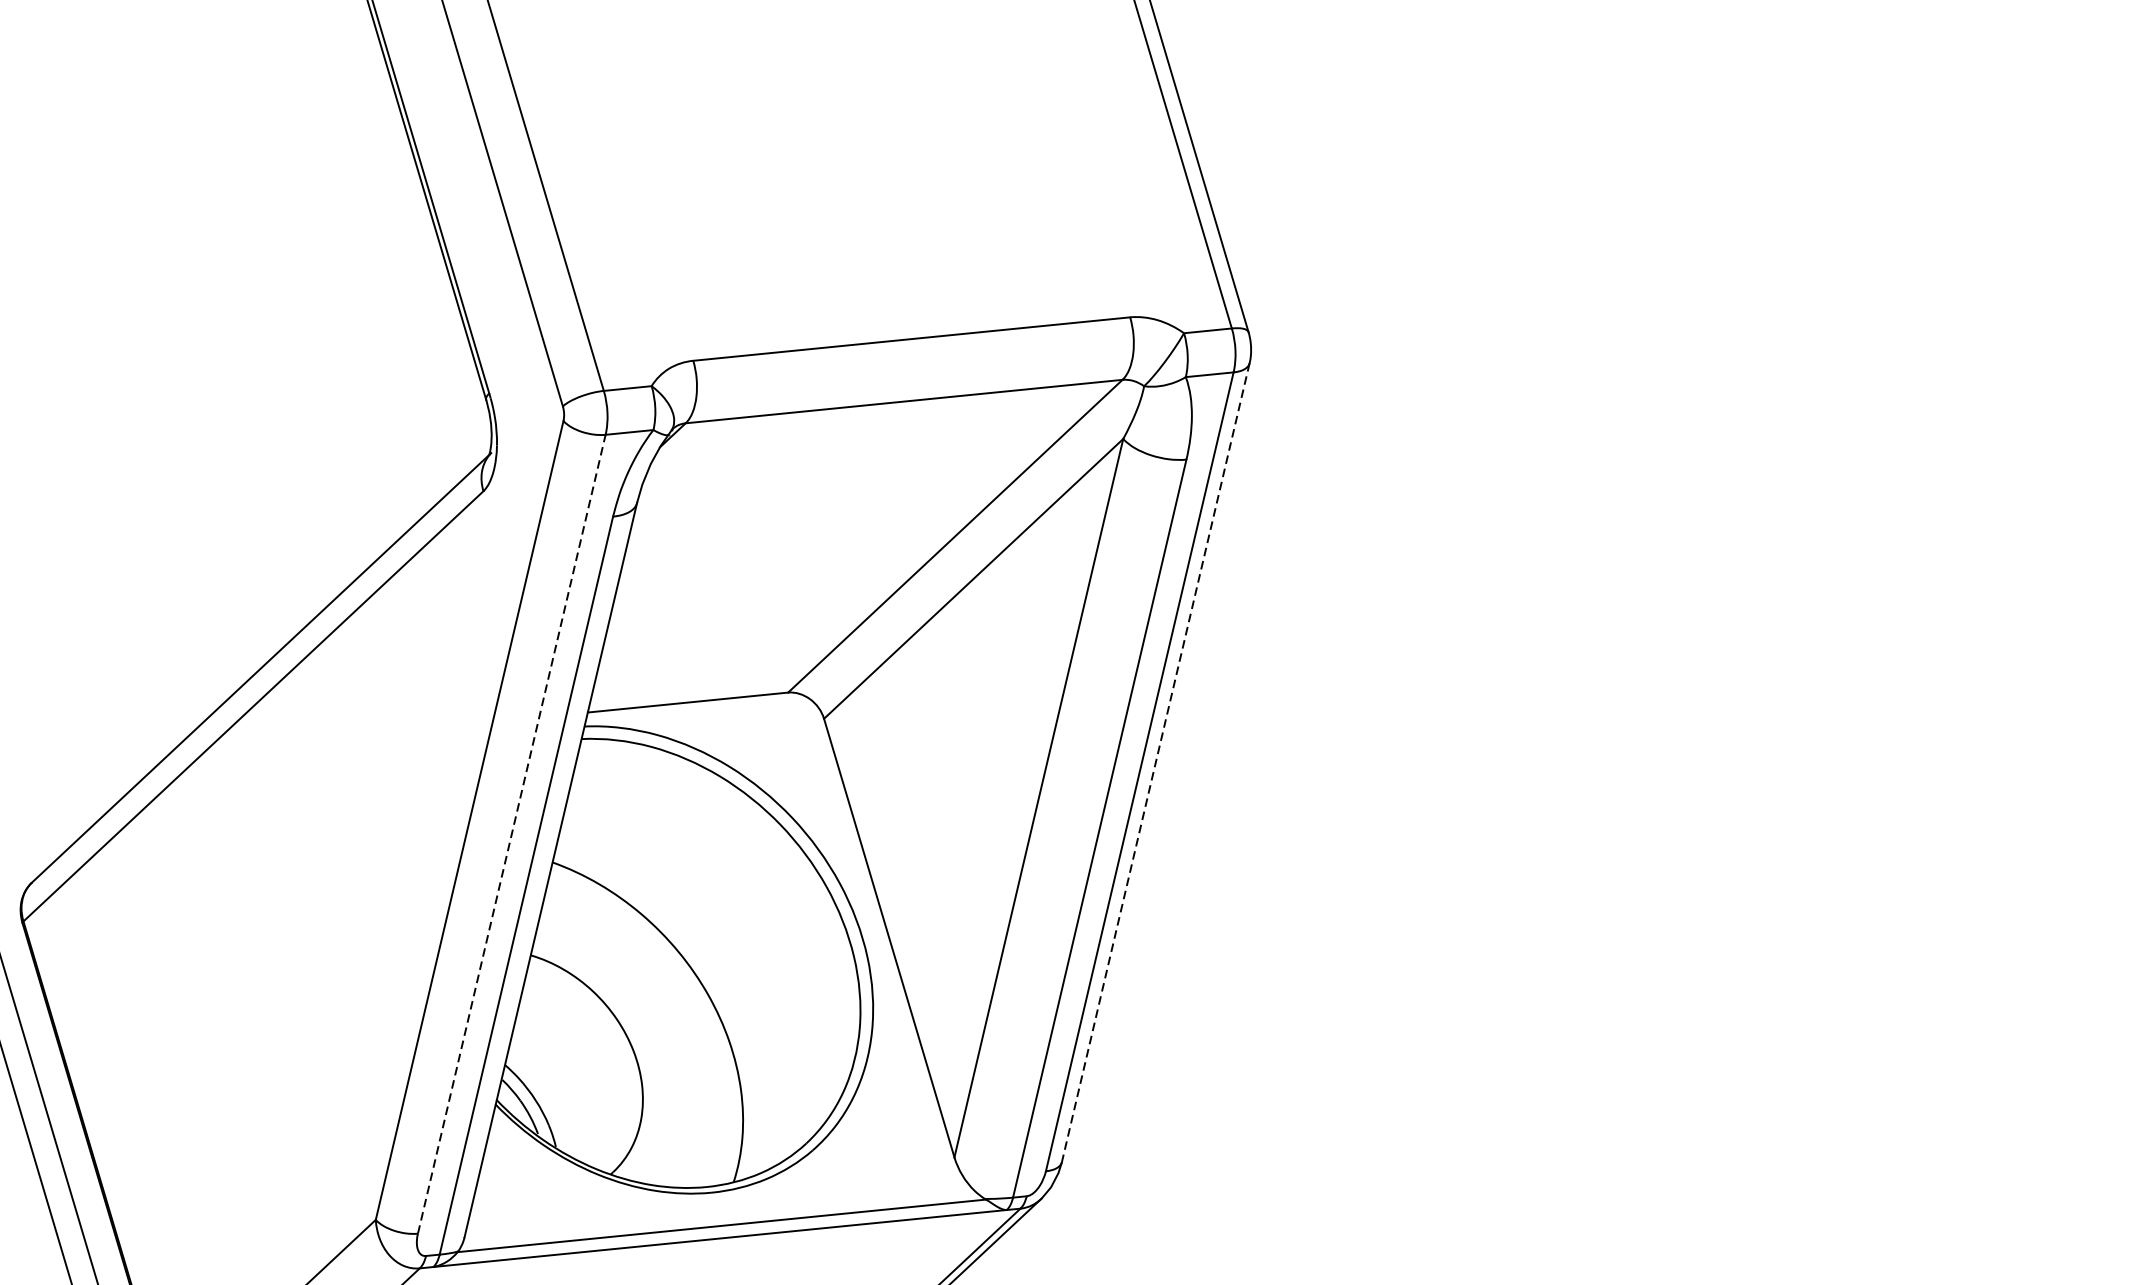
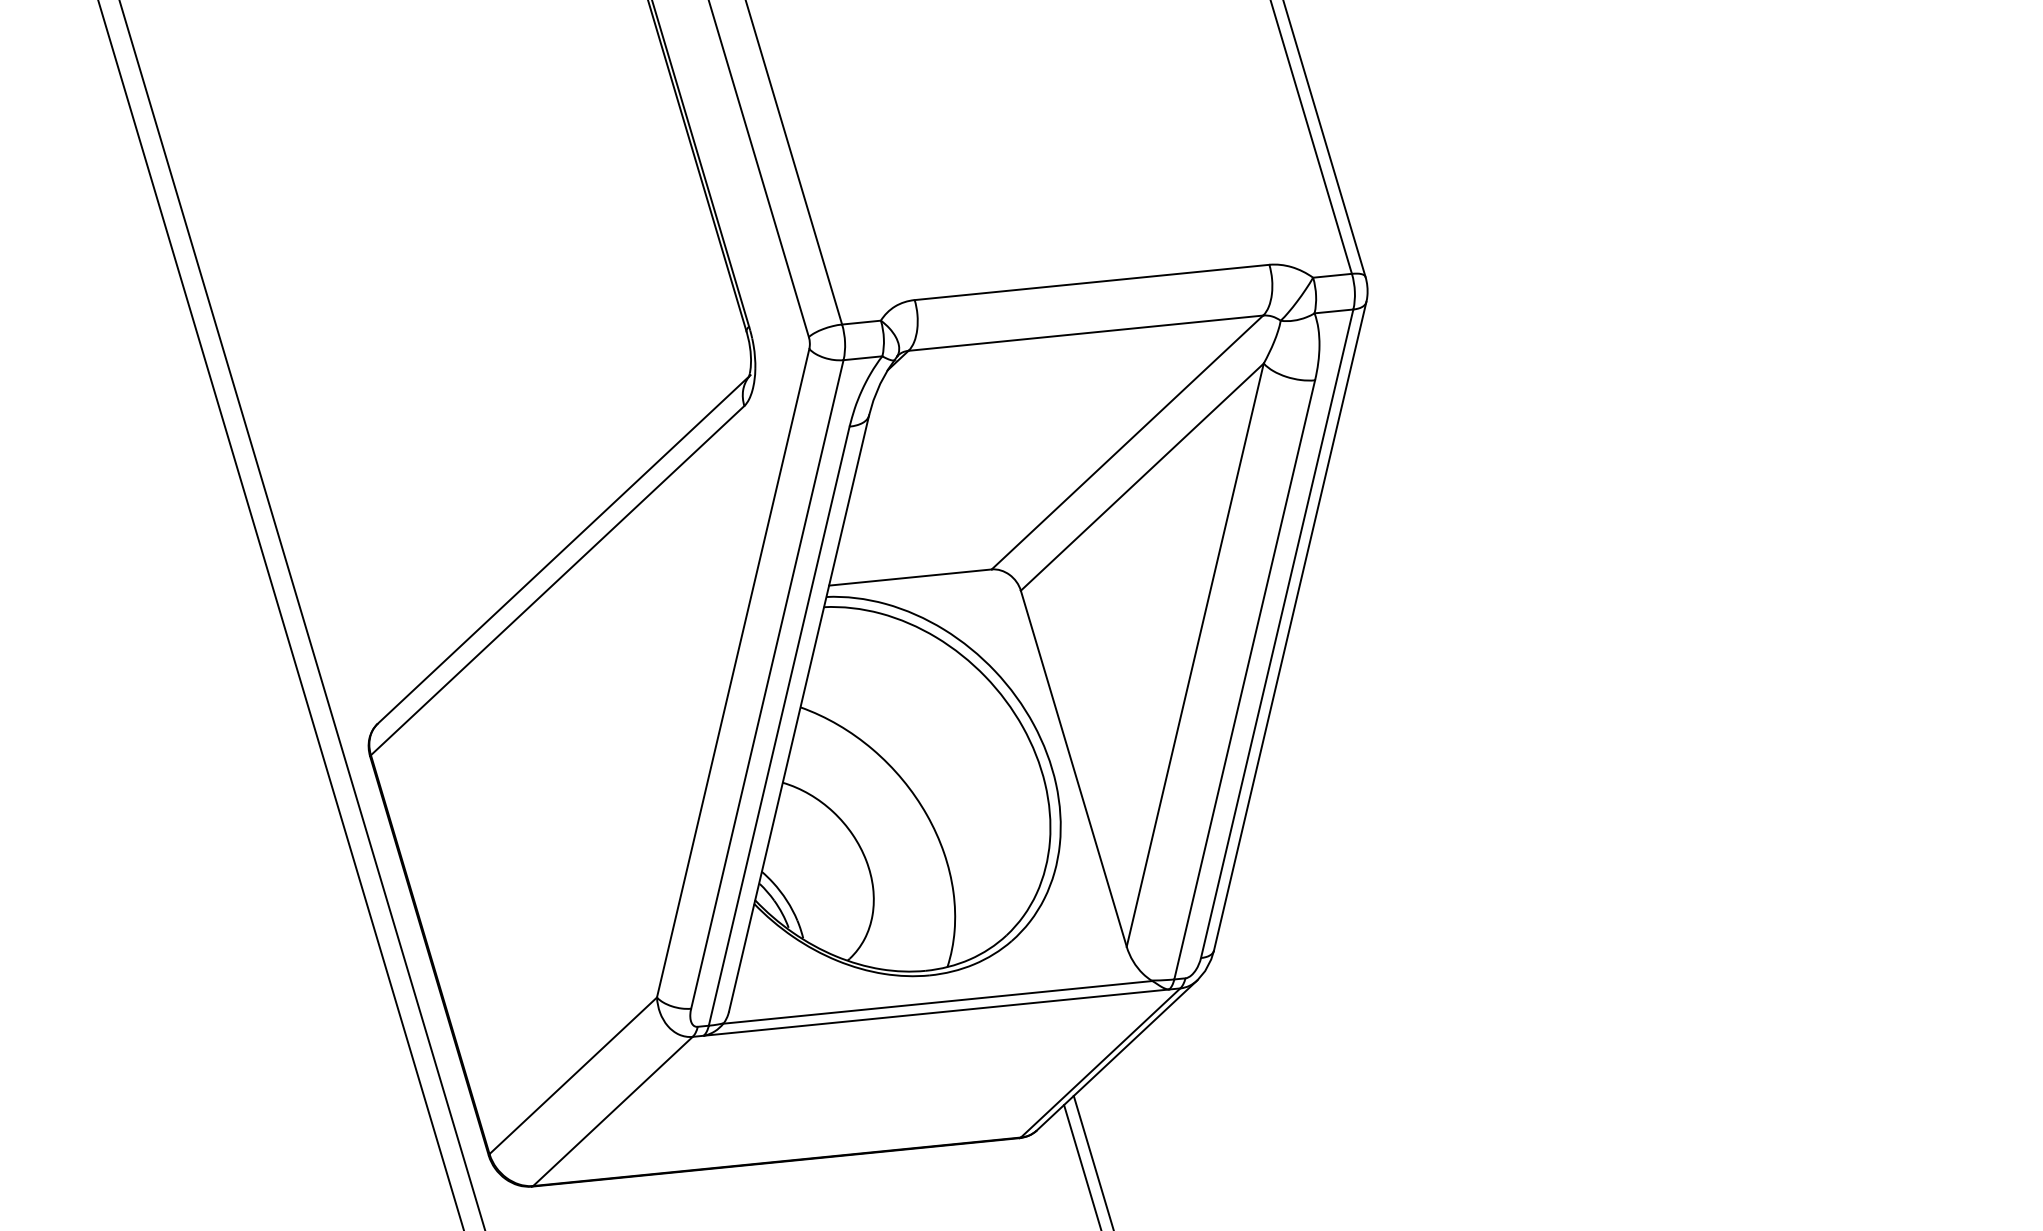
line: (1156, 762) -> (1290, 626), dashed -> solid
line: (511, 833) -> (767, 683), dashed -> solid

